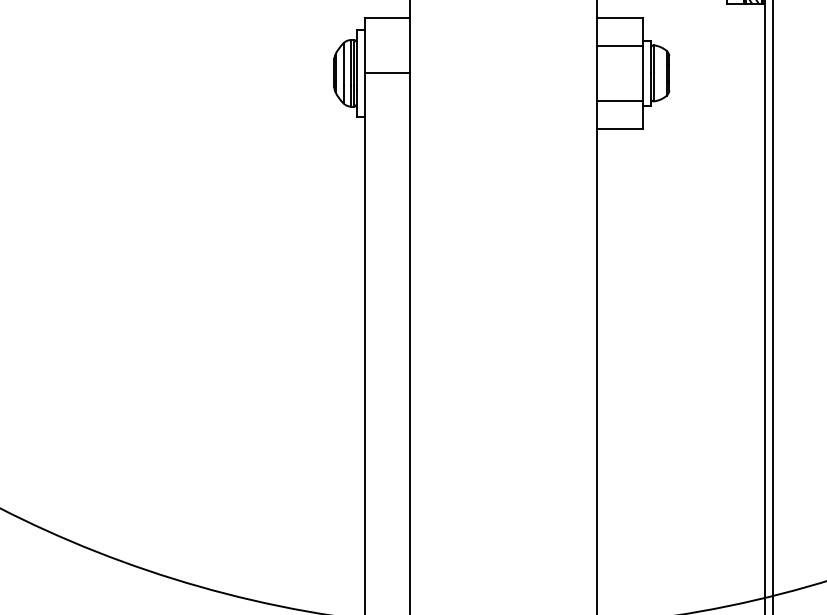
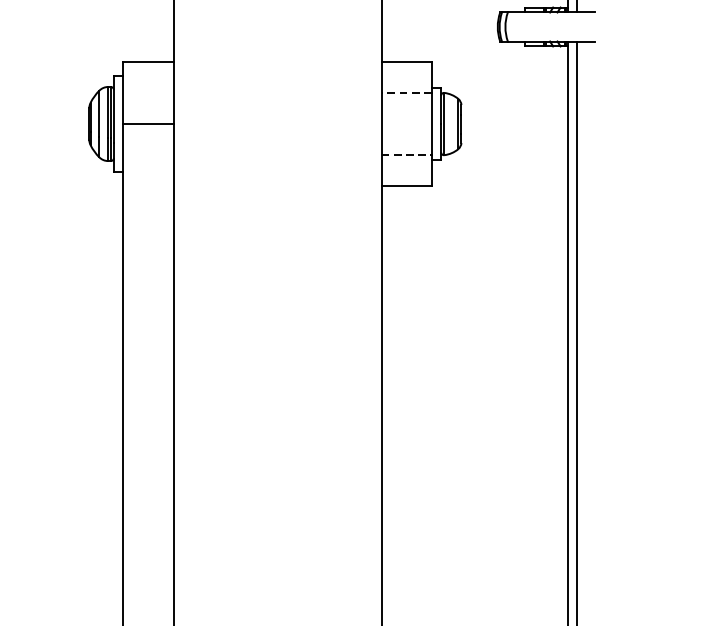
line: (620, 45) -> (407, 93), solid -> dashed
line: (620, 101) -> (407, 155), solid -> dashed

